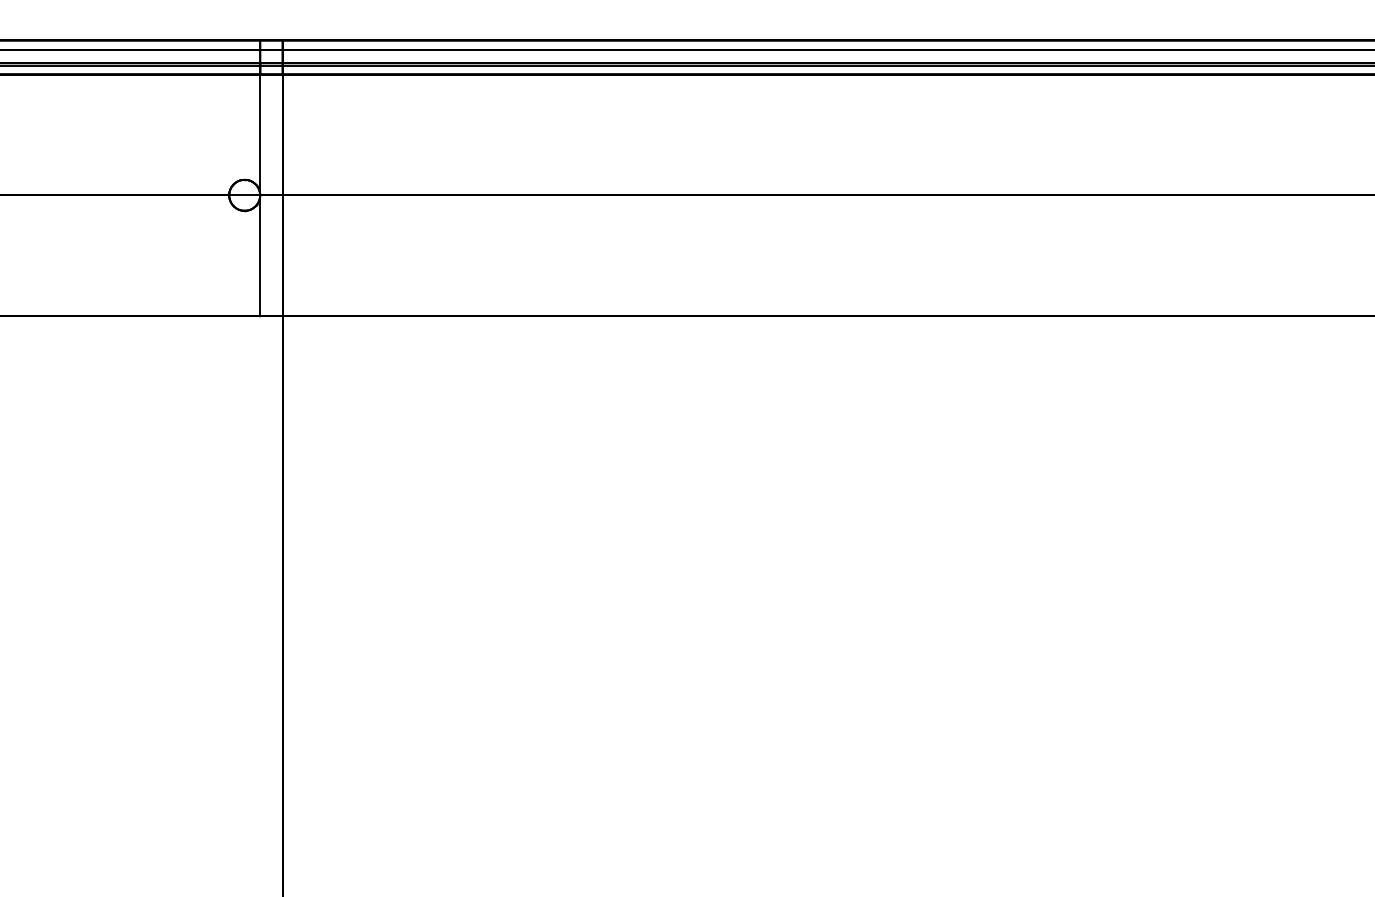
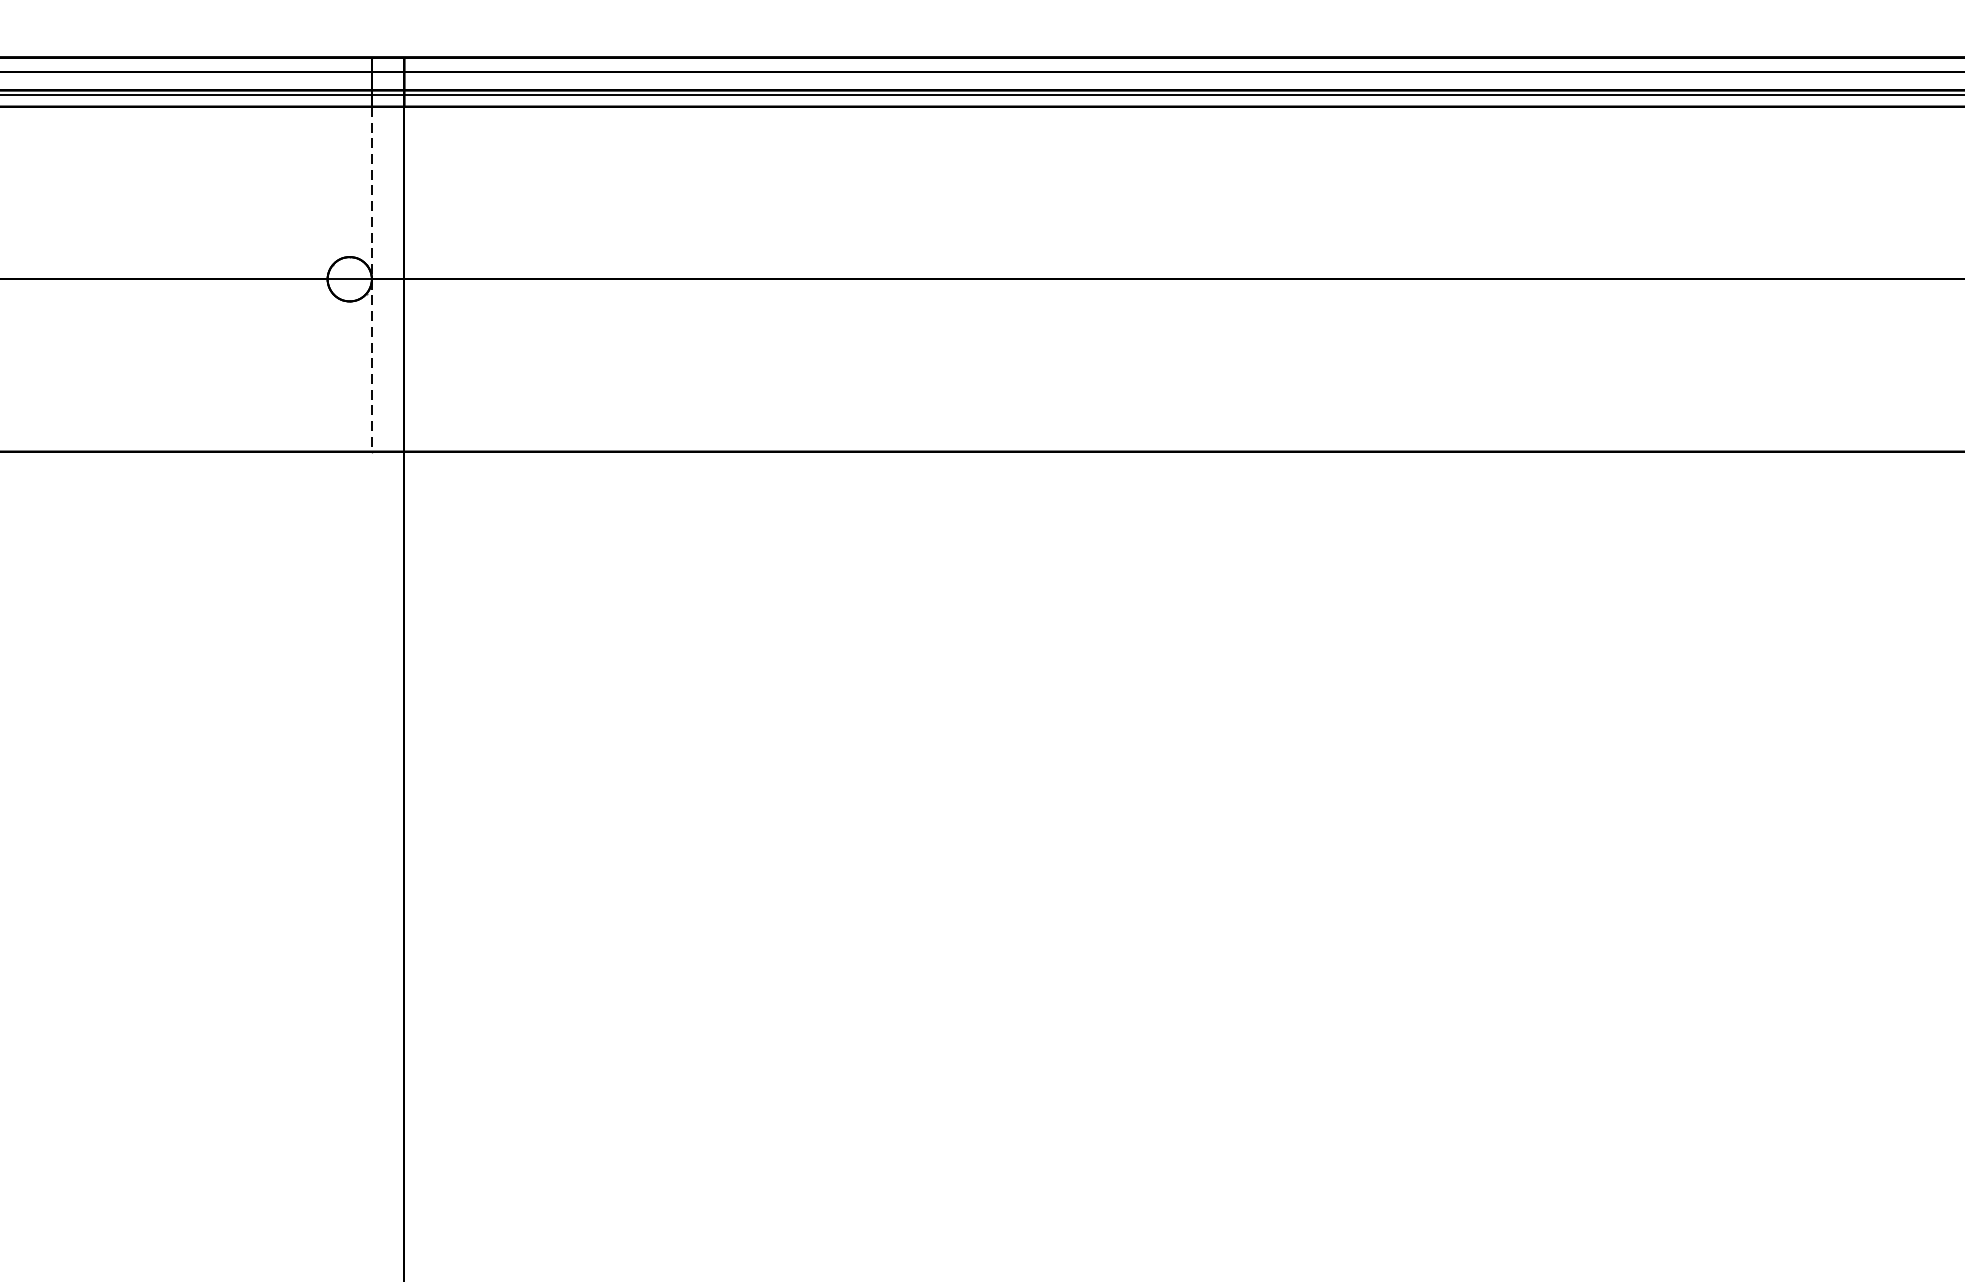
line: (260, 195) -> (372, 279), solid -> dashed

